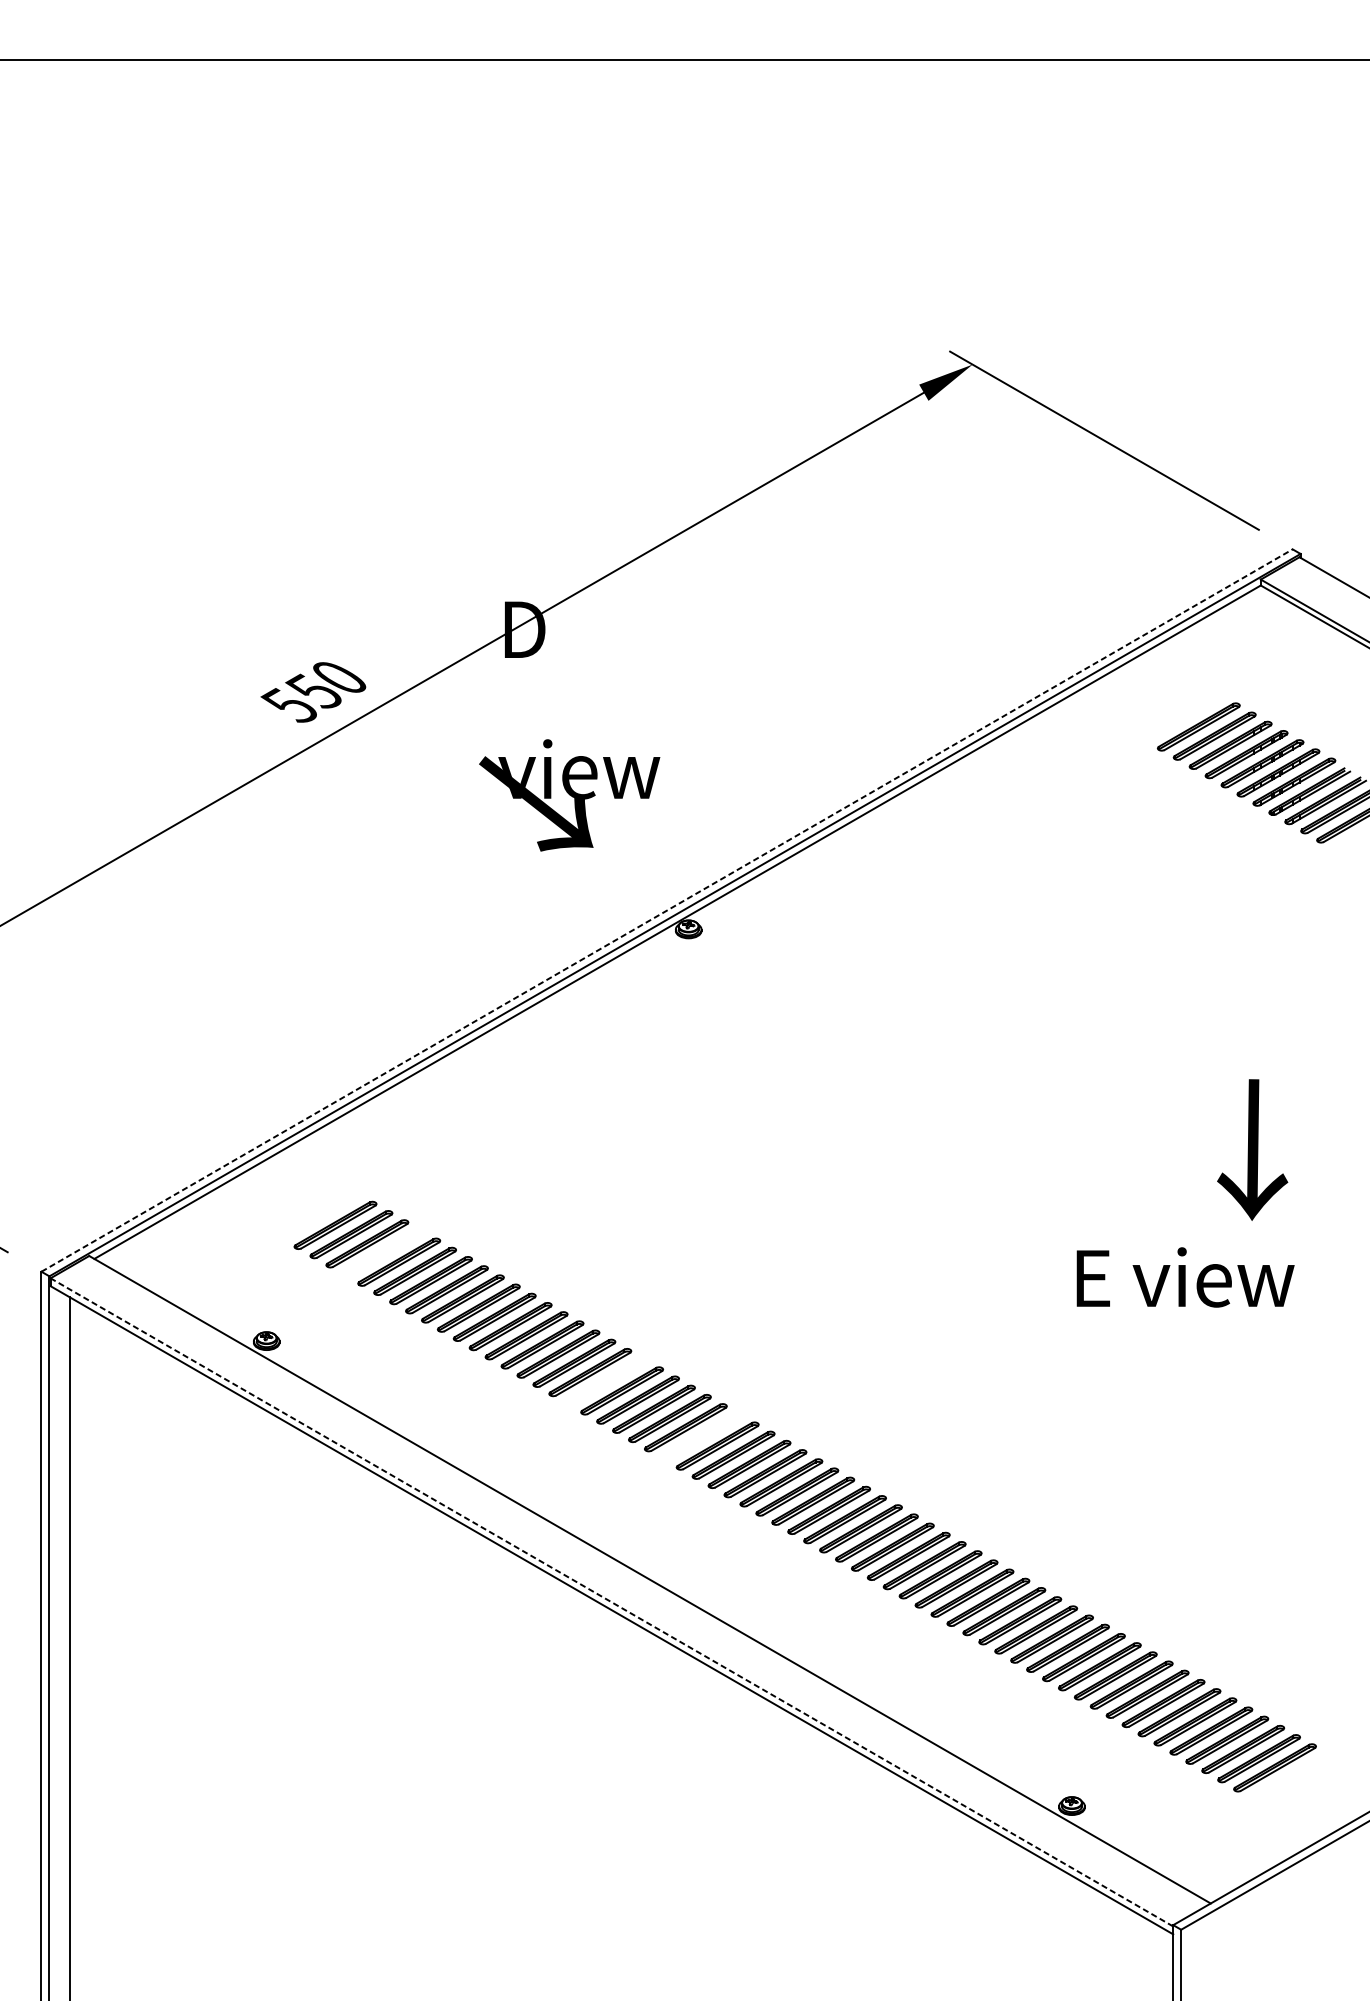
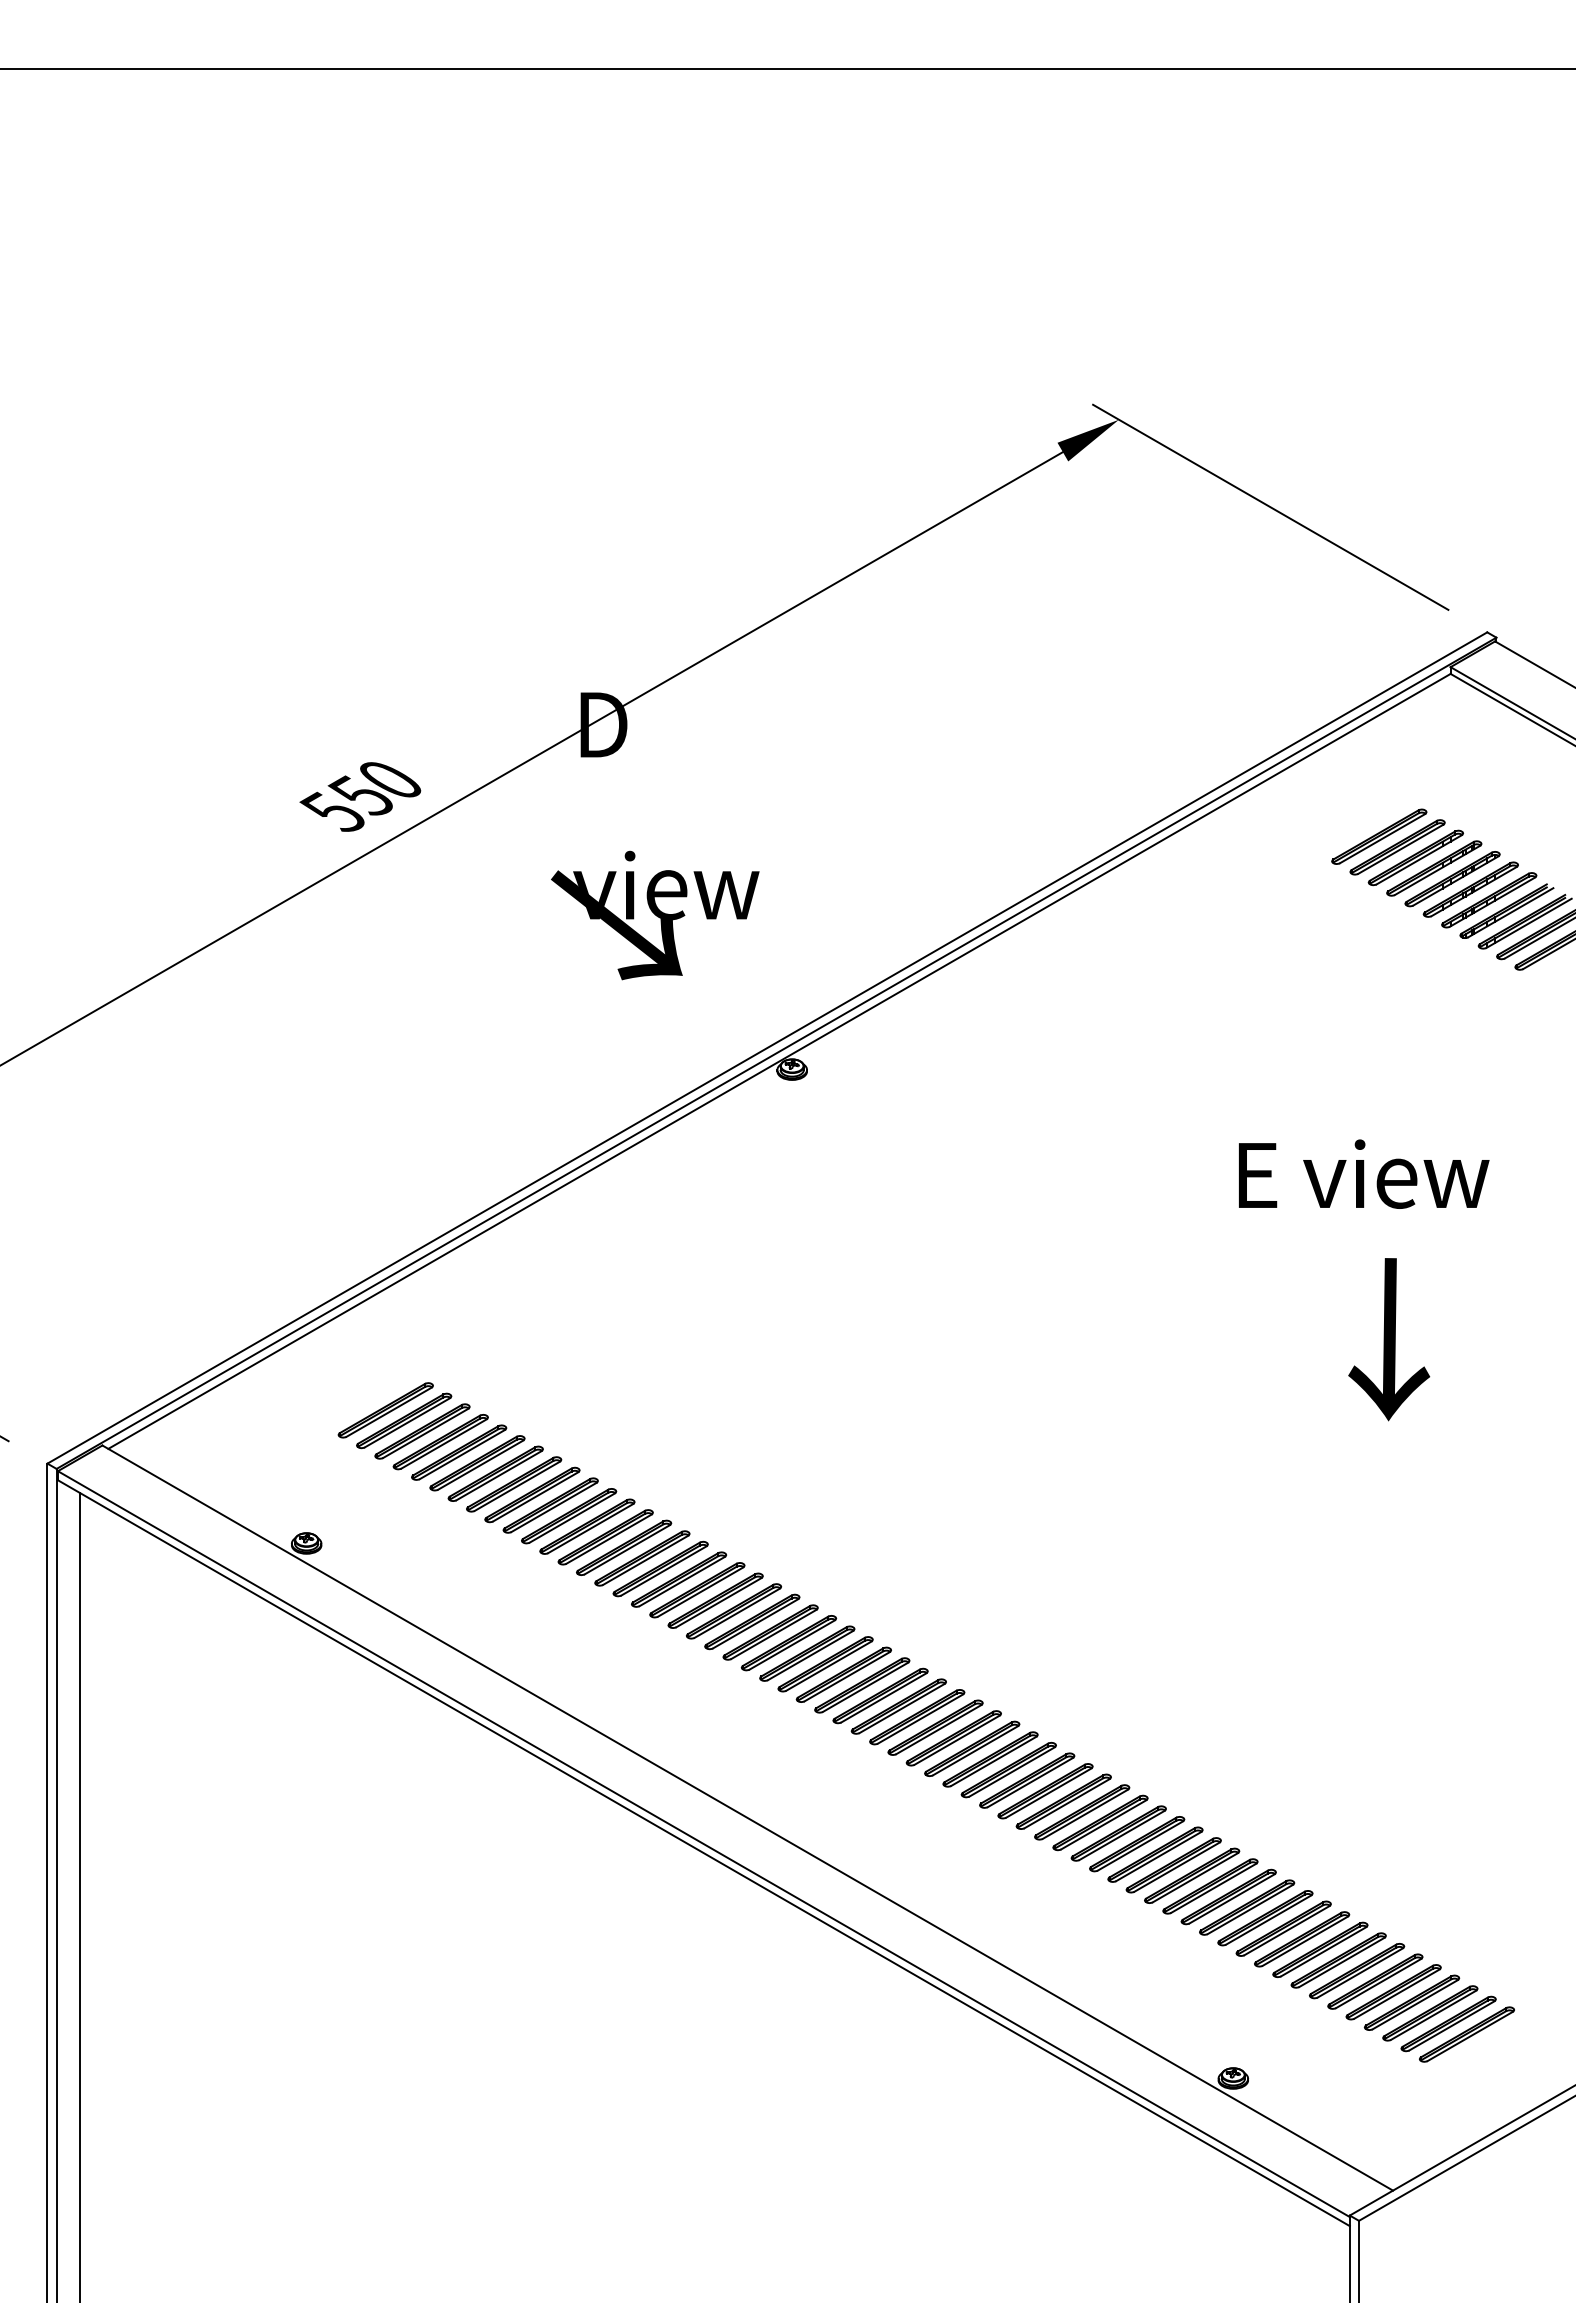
line: (667, 910) -> (767, 1047), dashed -> solid
text: (1252, 1149) -> (1389, 1339), moved
part: (383, 1253) -> (440, 1442), added
text: (1185, 1276) -> (1364, 1173), moved
part: (606, 1381) -> (697, 1590), added
part: (701, 1436) -> (807, 1653), added
line: (611, 1602) -> (703, 1844), dashed -> solid

